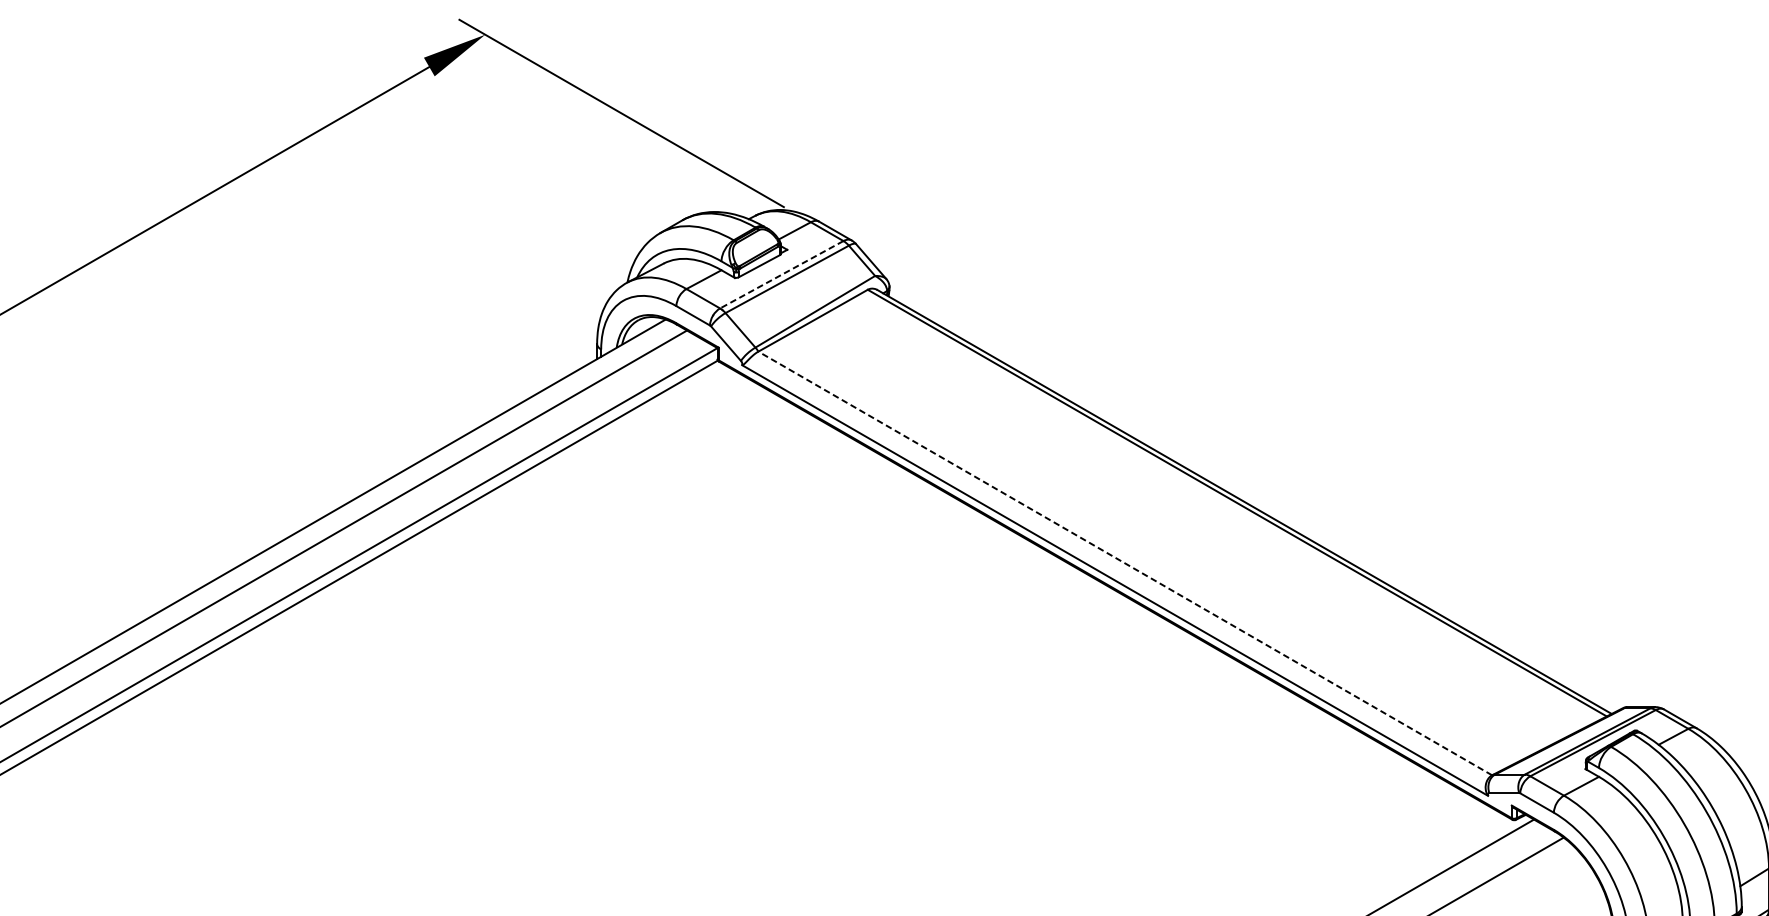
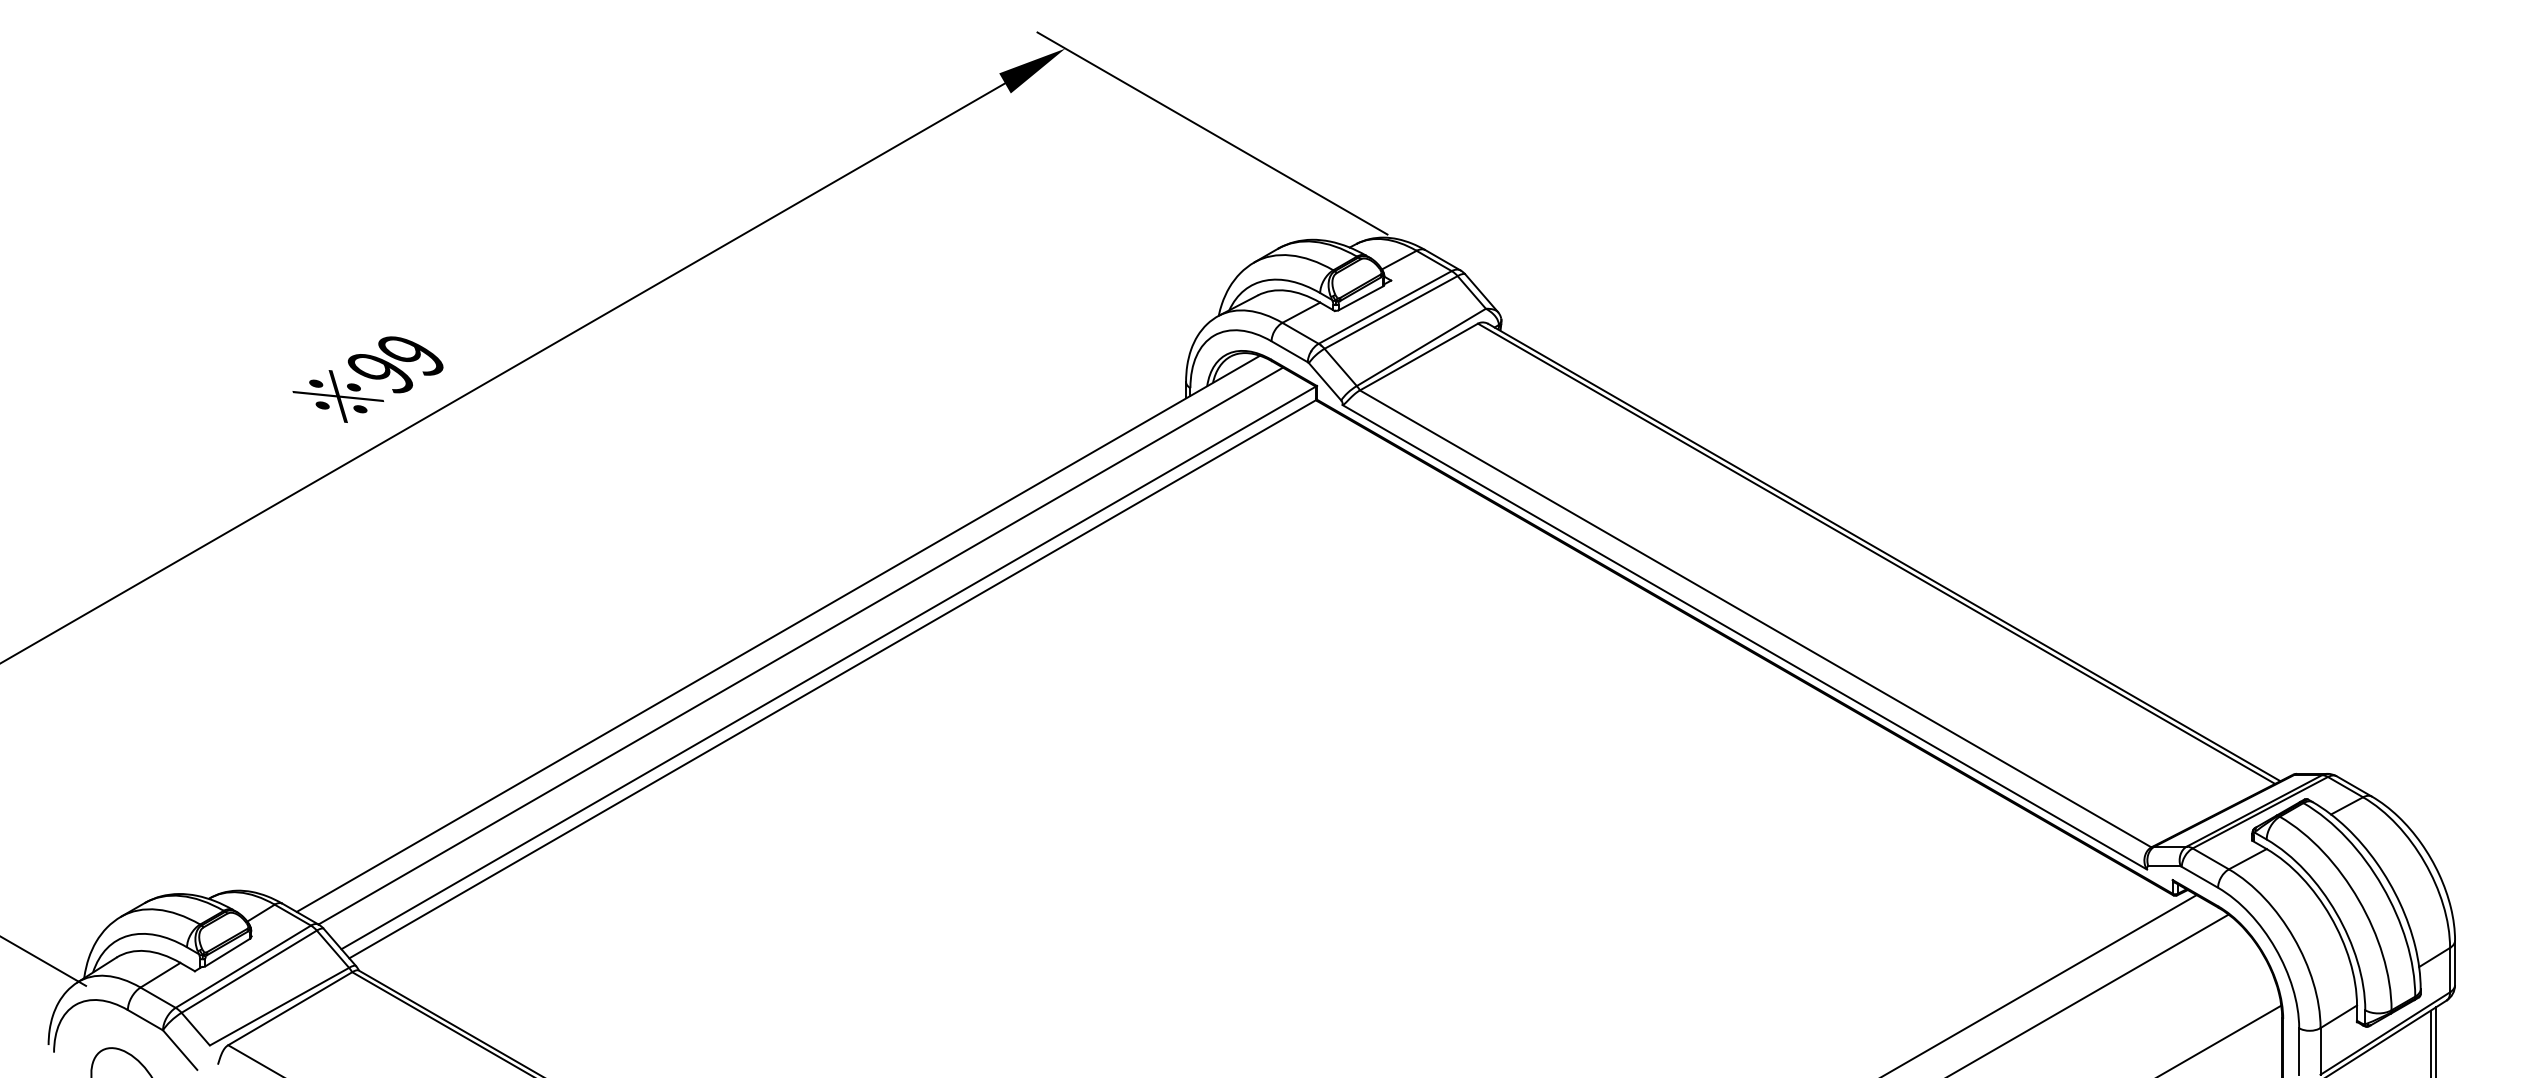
line: (782, 274) -> (1385, 307), dashed -> solid
line: (1125, 563) -> (1755, 618), dashed -> solid

